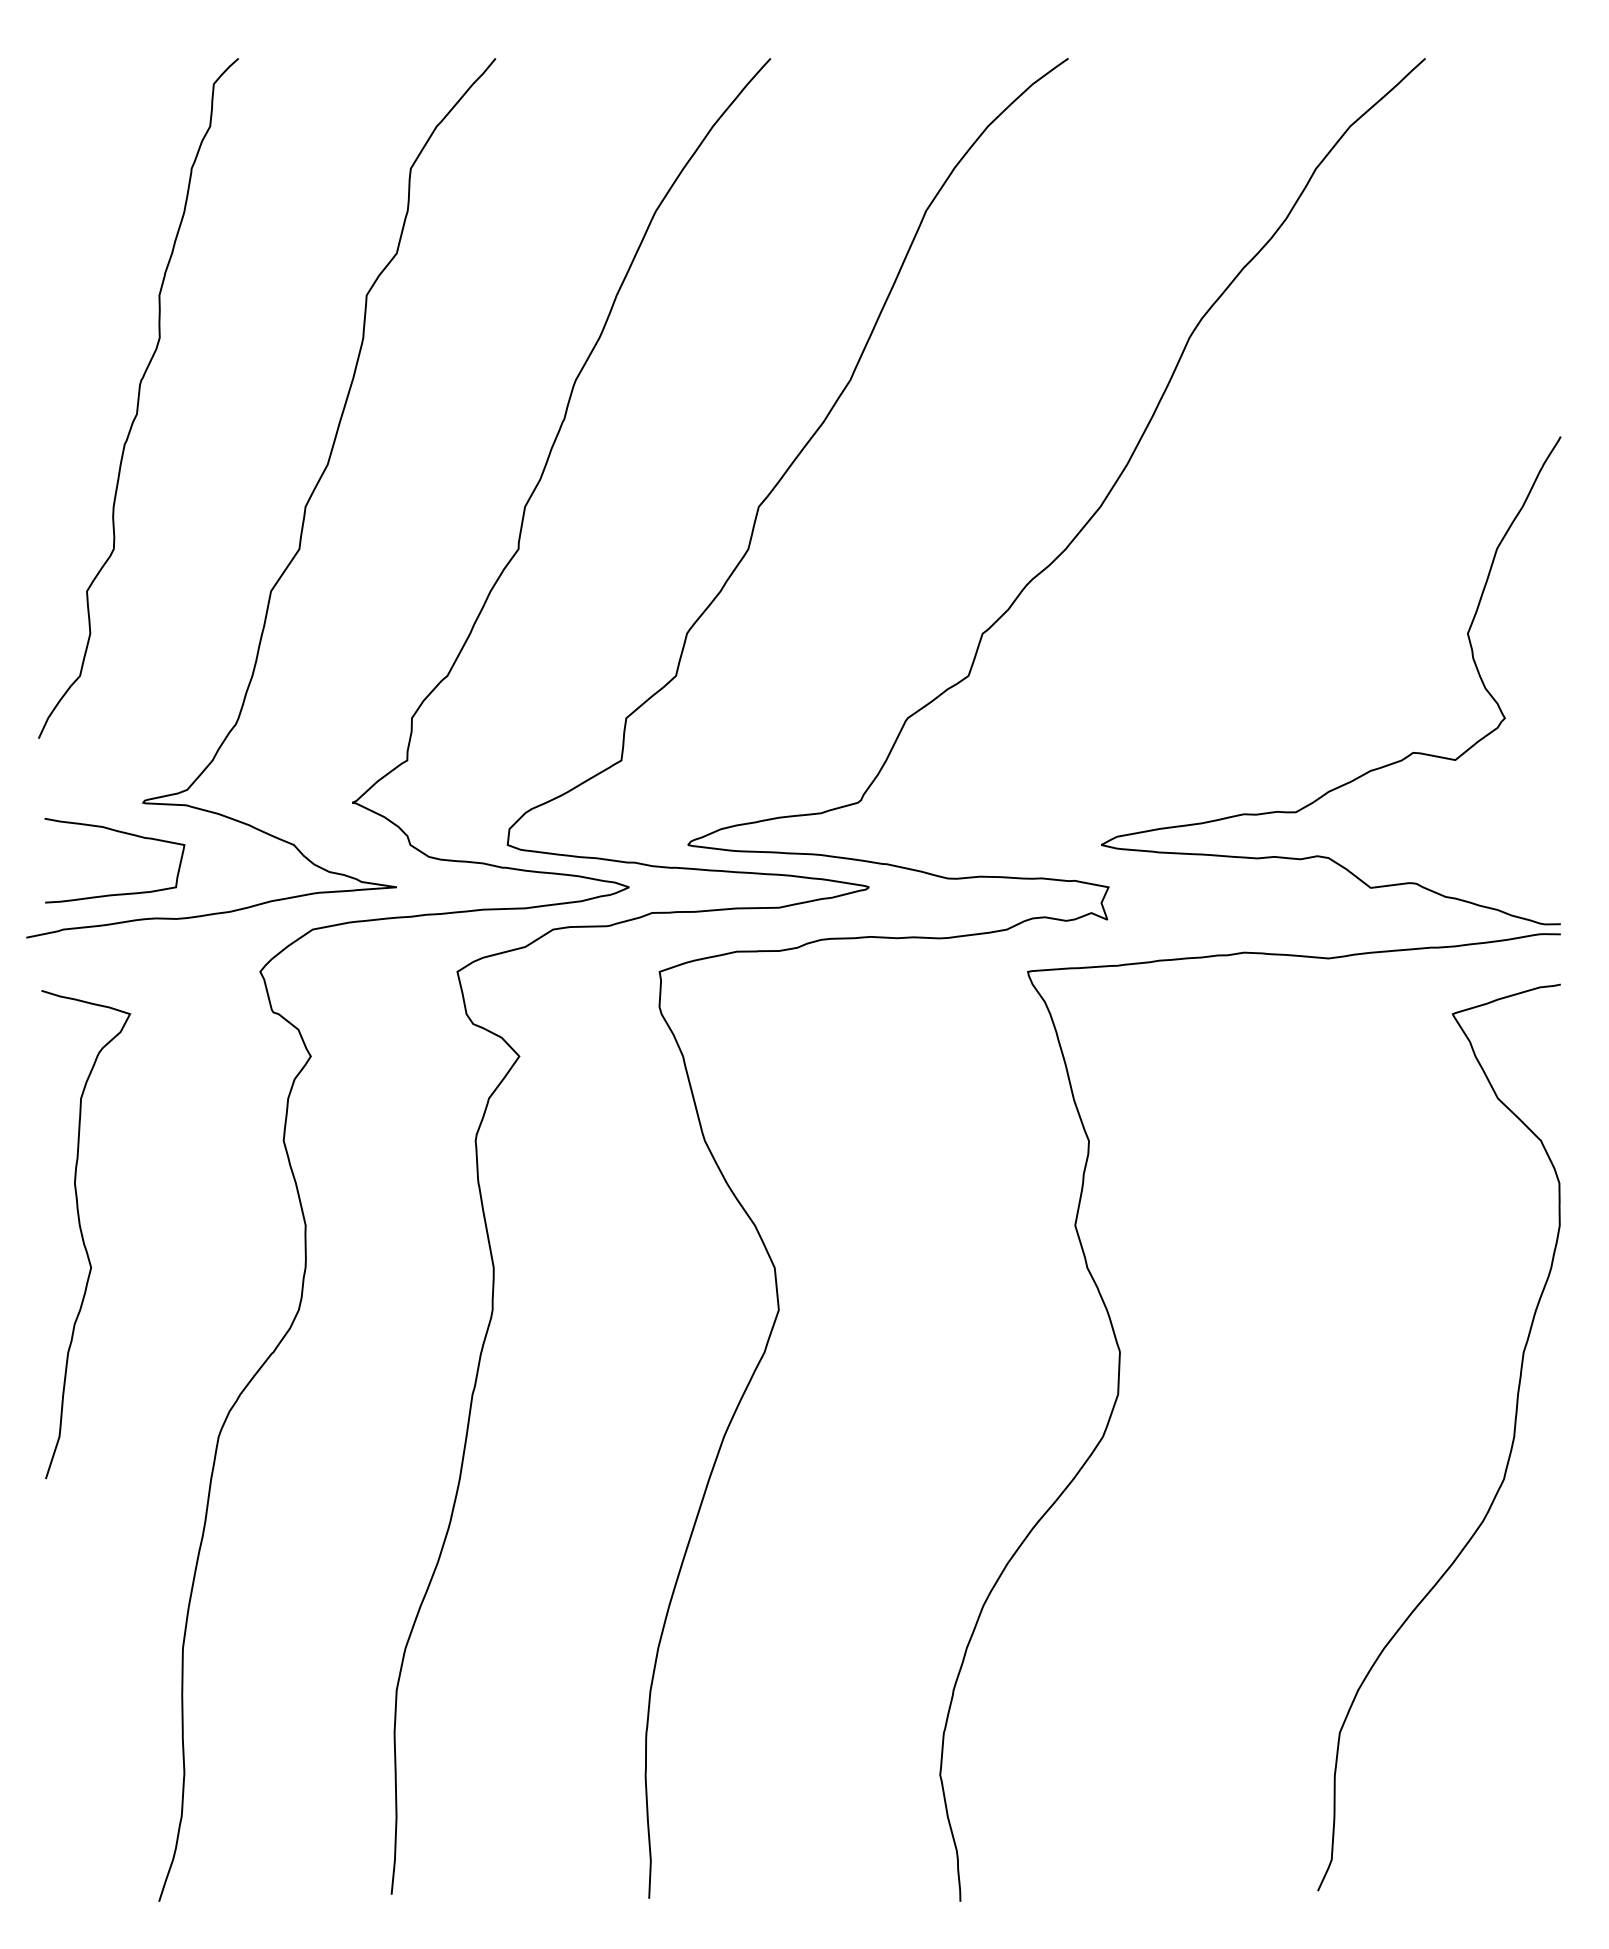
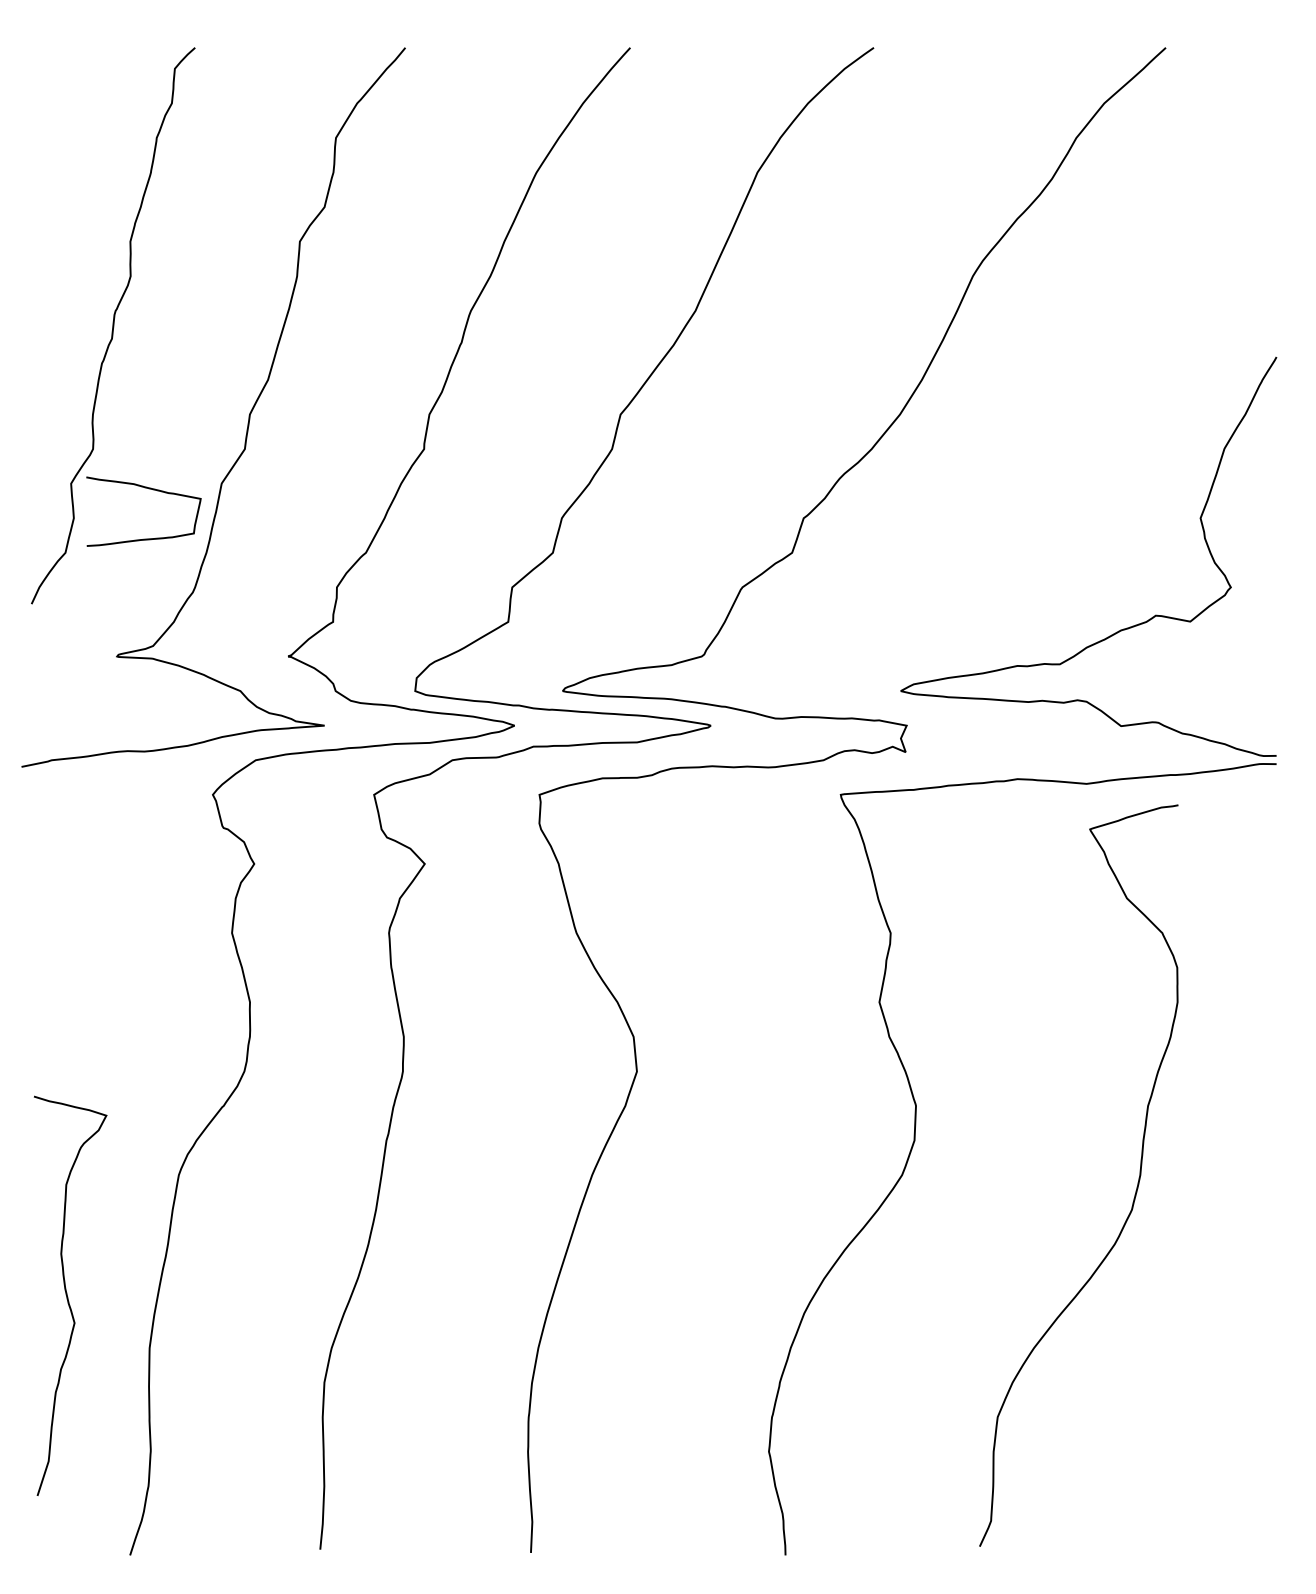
curve: (122, 833) -> (150, 489), moved
curve: (83, 1236) -> (68, 1297), moved
curve: (1508, 1456) -> (1135, 1191), moved

